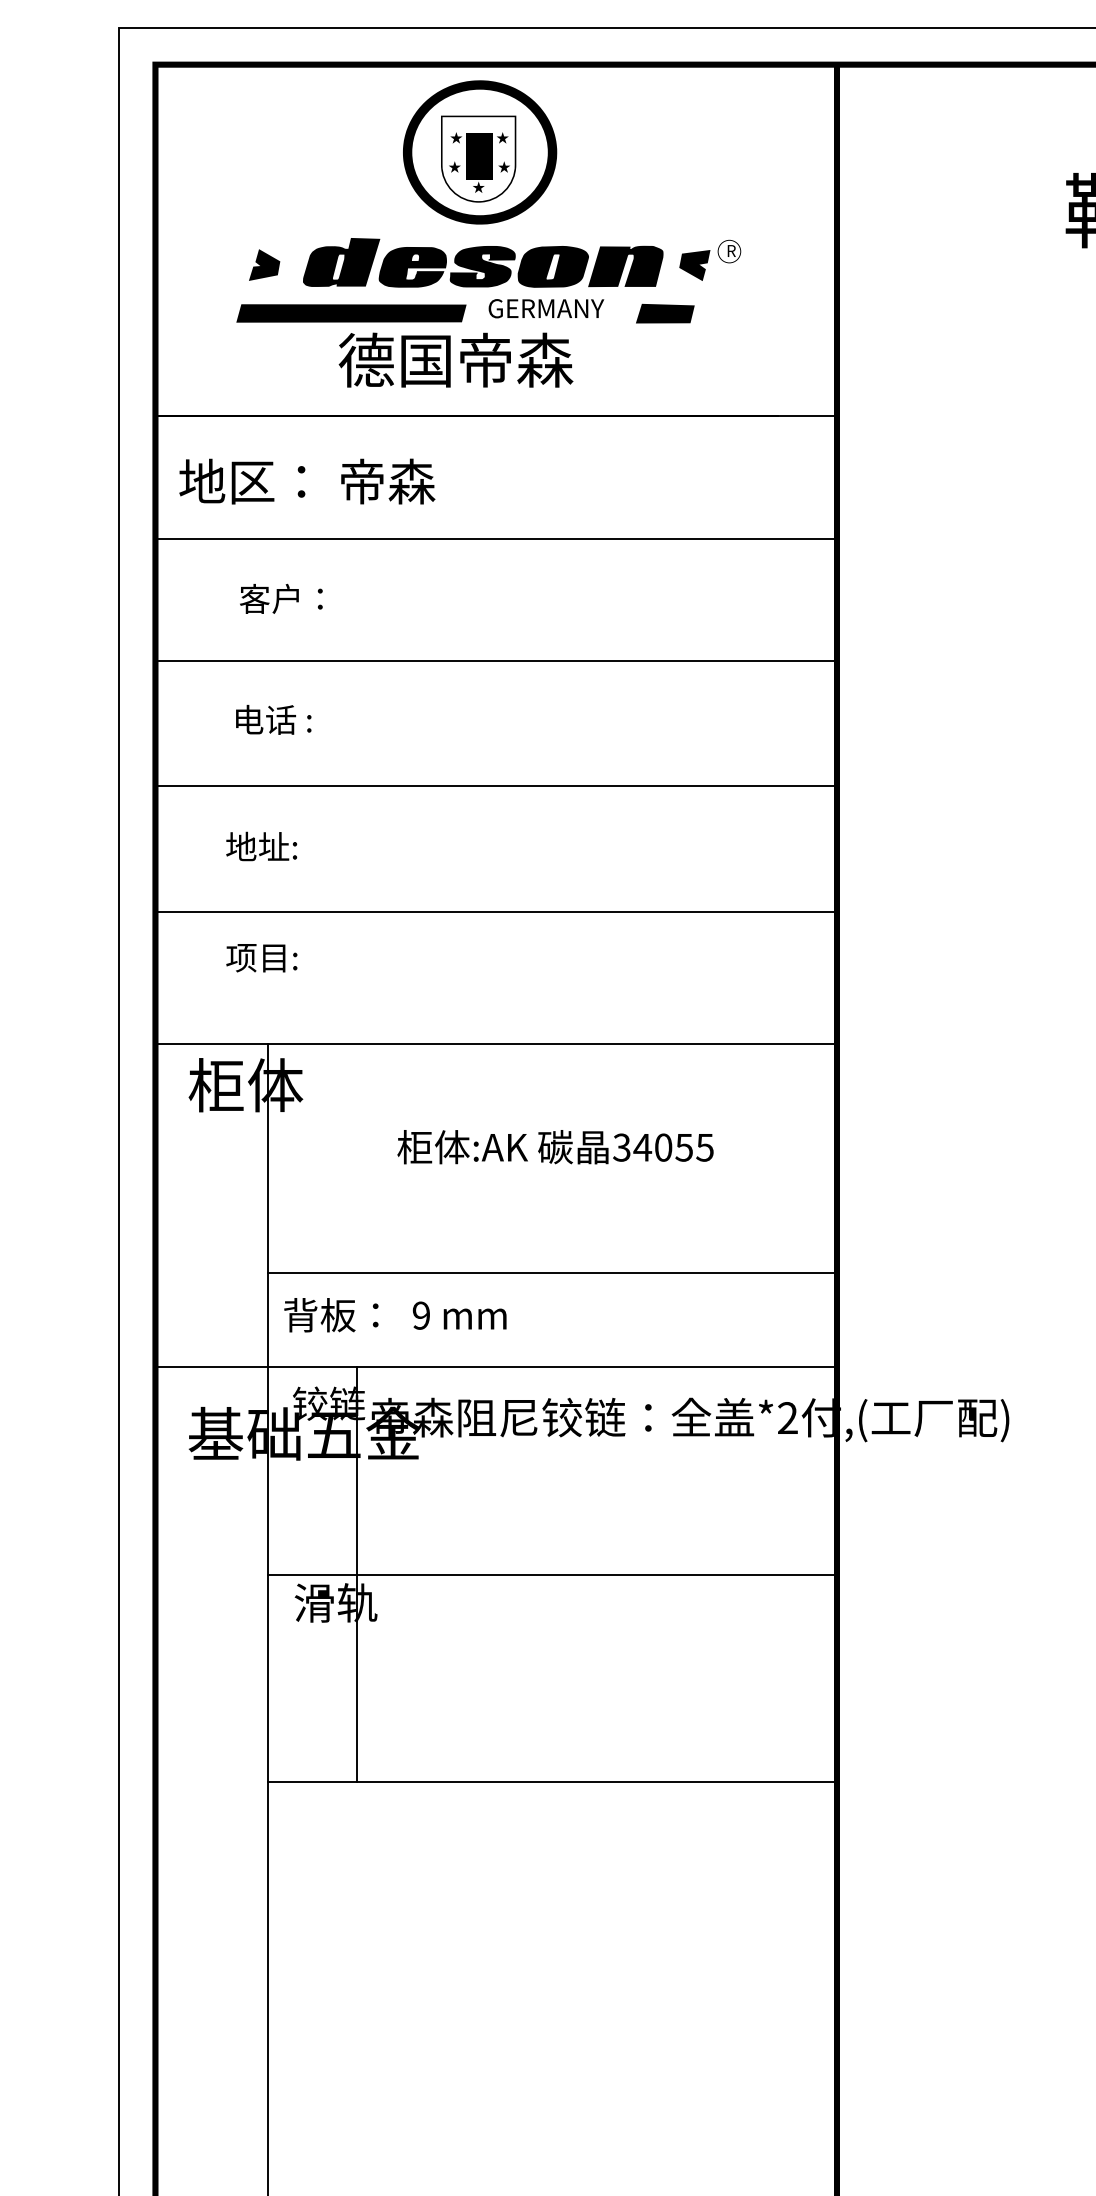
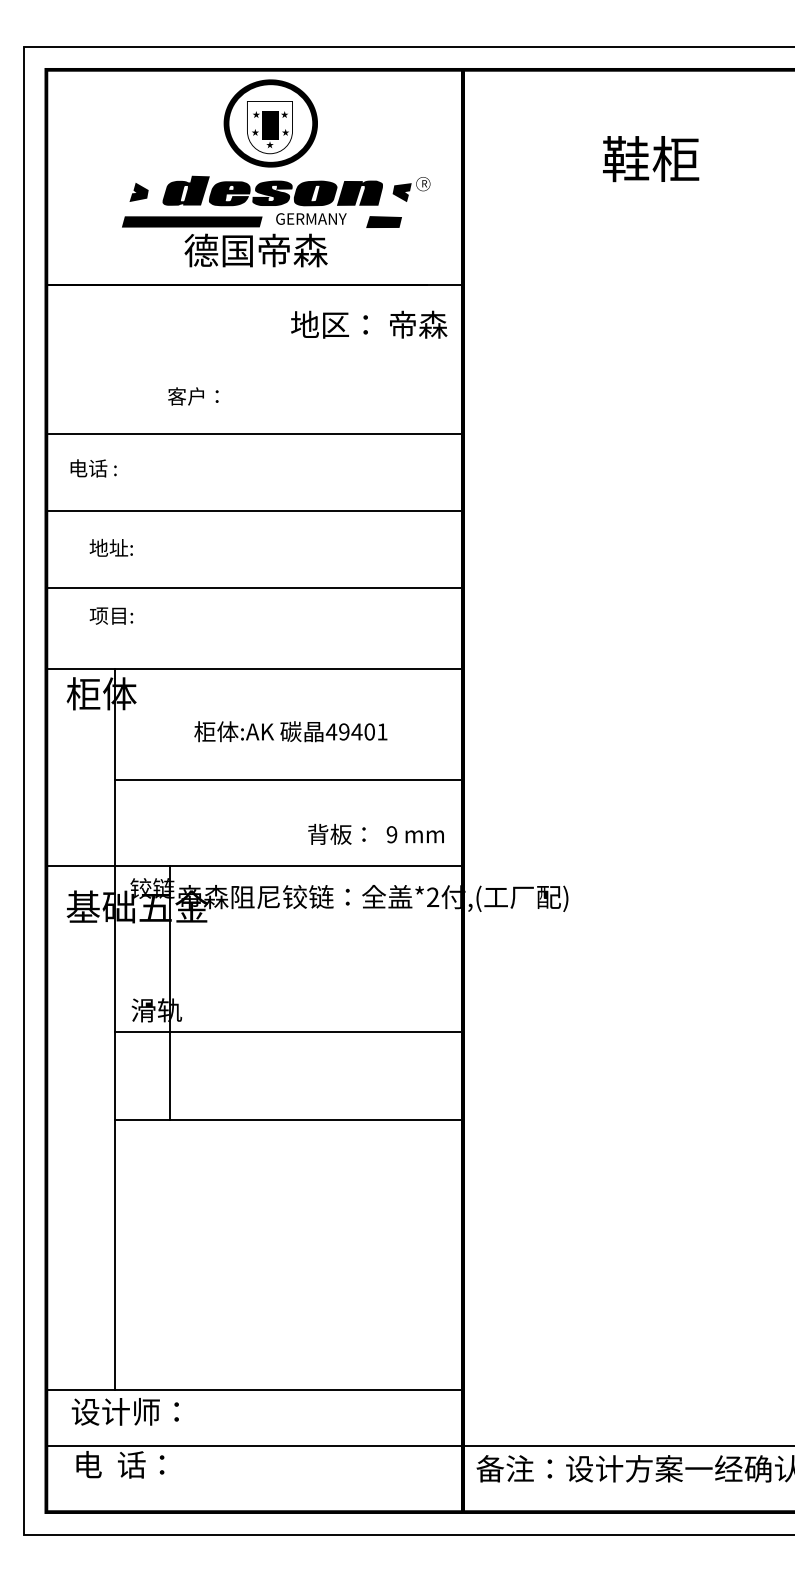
text: (489, 234) -> (276, 173), moved
text: (307, 481) -> (369, 324), moved
line: (495, 538) -> (254, 359), removed
text: (281, 598) -> (193, 396), moved
text: (273, 719) -> (93, 468), moved
text: (662, 1146) -> (356, 731), 34055 -> 49401
line: (551, 1272) -> (288, 780), moved
text: (394, 1313) -> (375, 833), moved
line: (551, 1575) -> (288, 1032), moved

